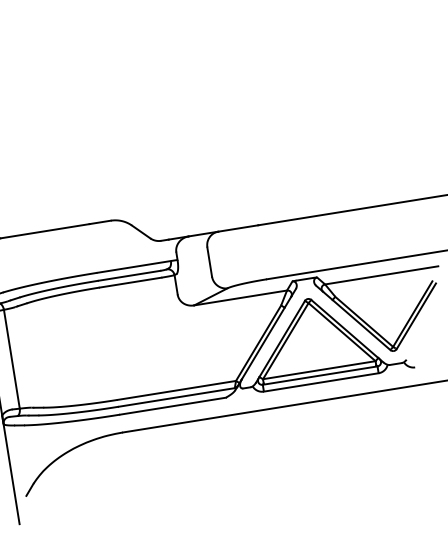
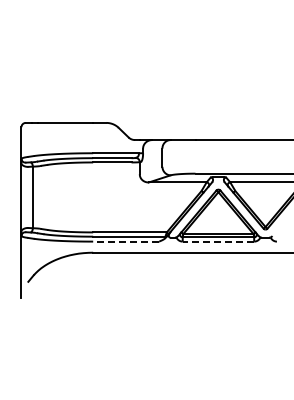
line: (321, 382) -> (218, 241), solid -> dashed
line: (173, 405) -> (126, 241), solid -> dashed

